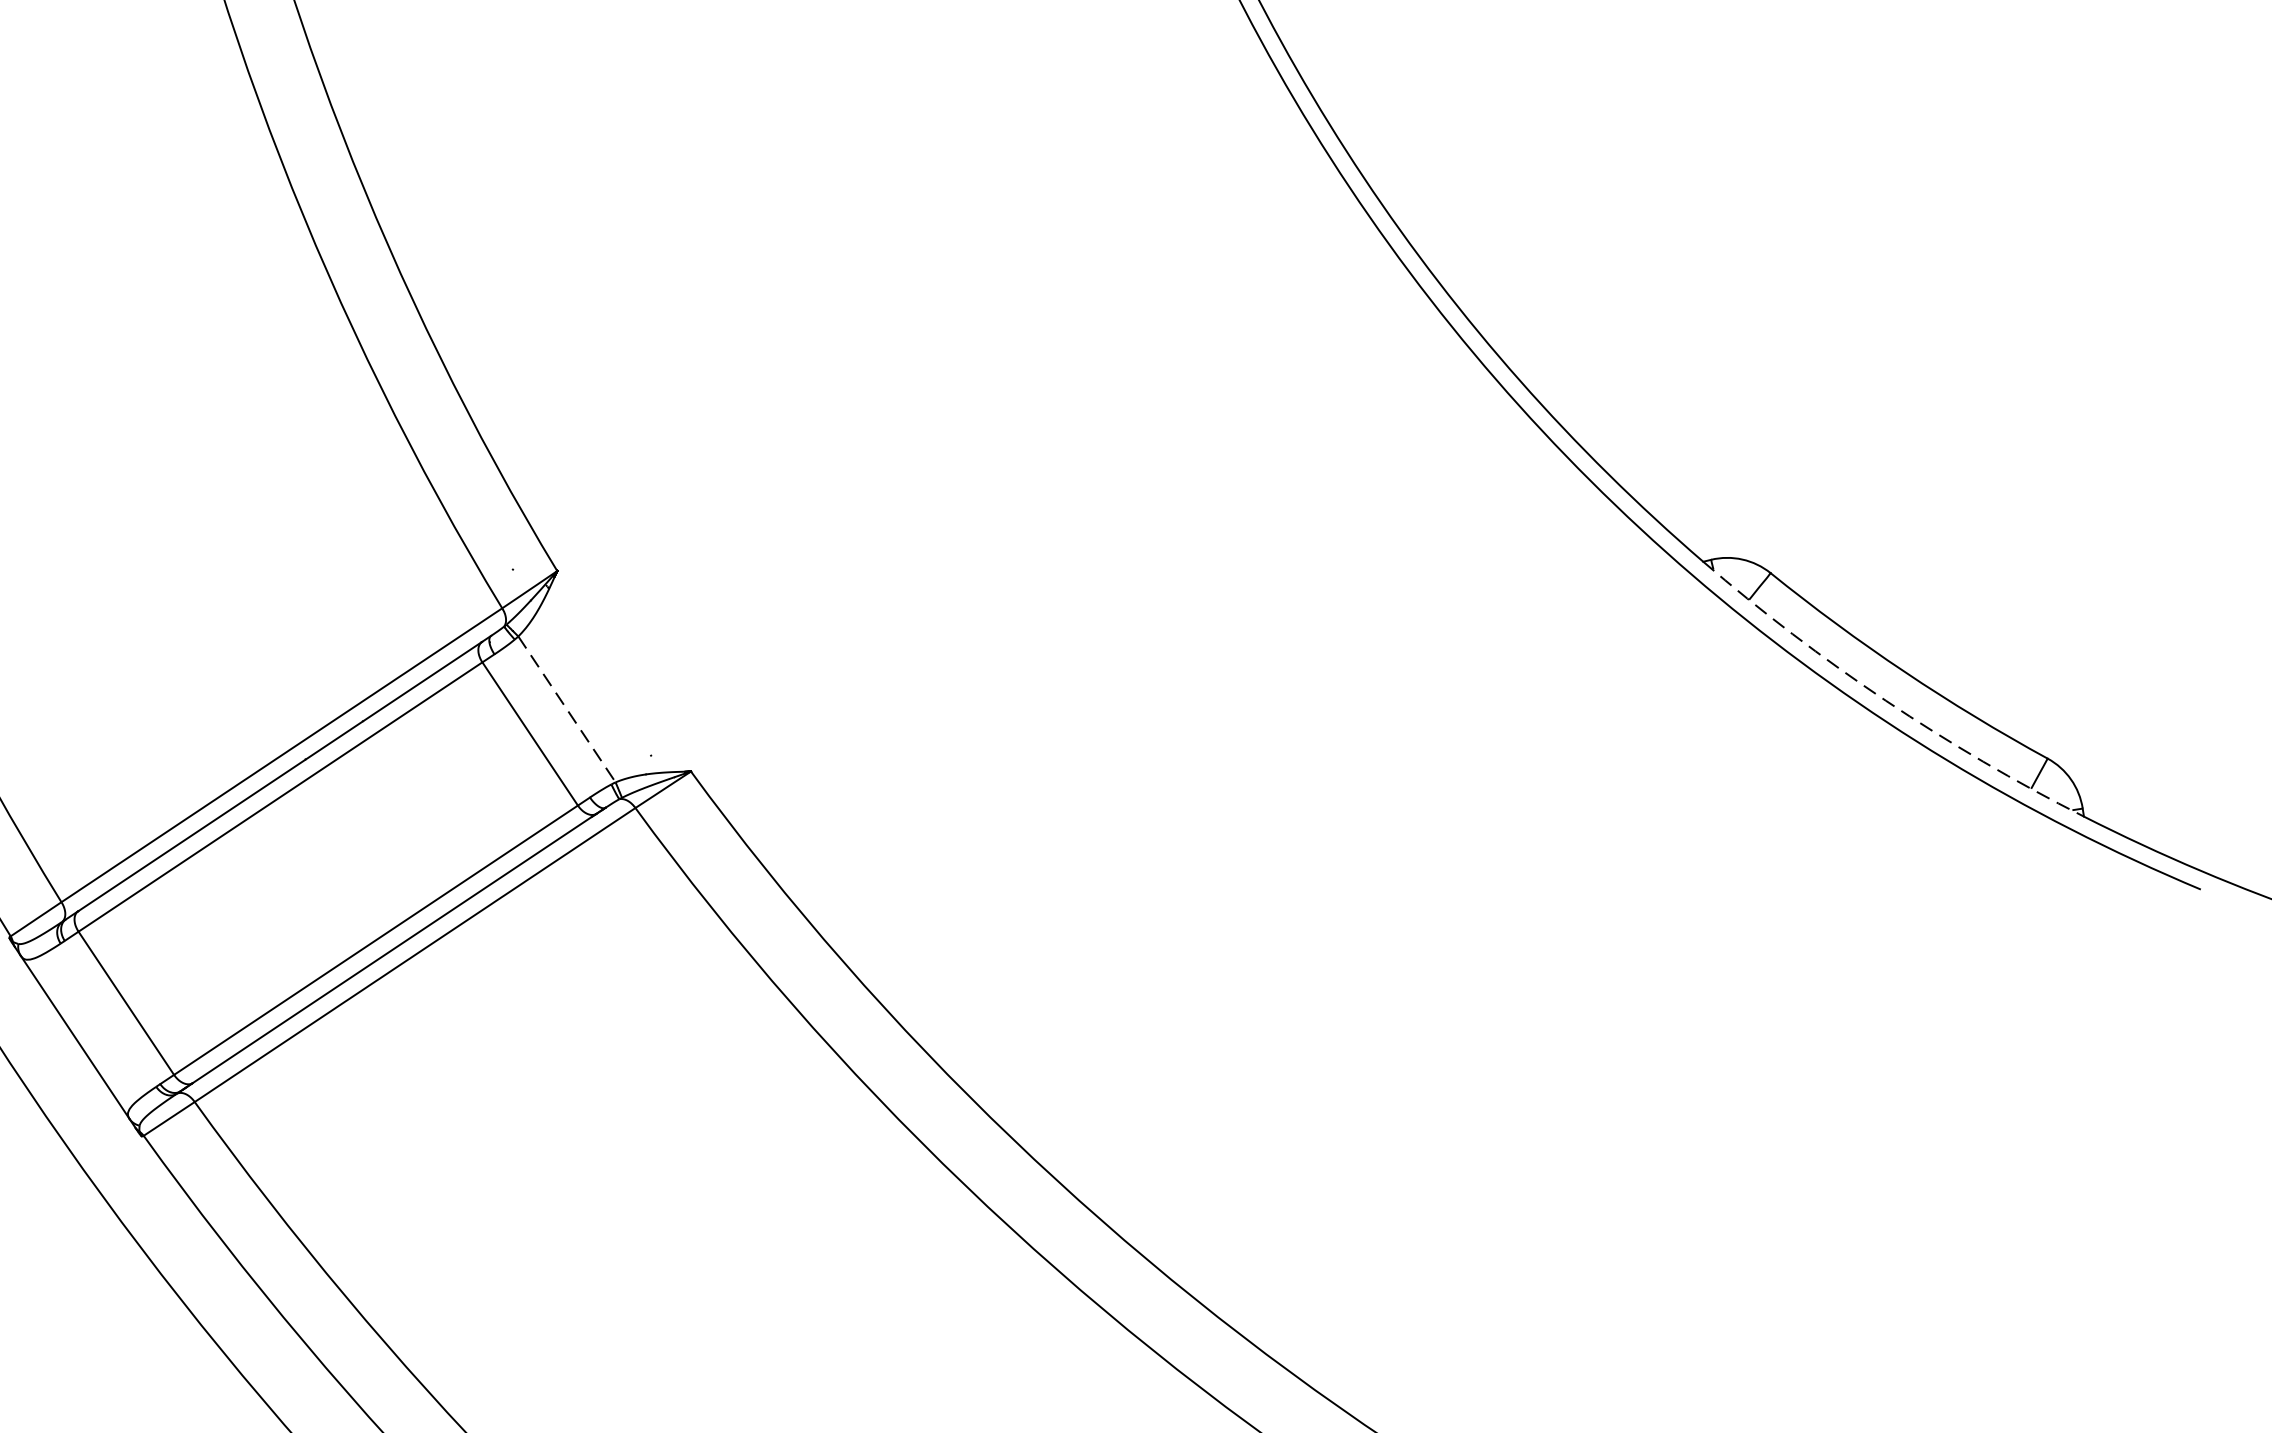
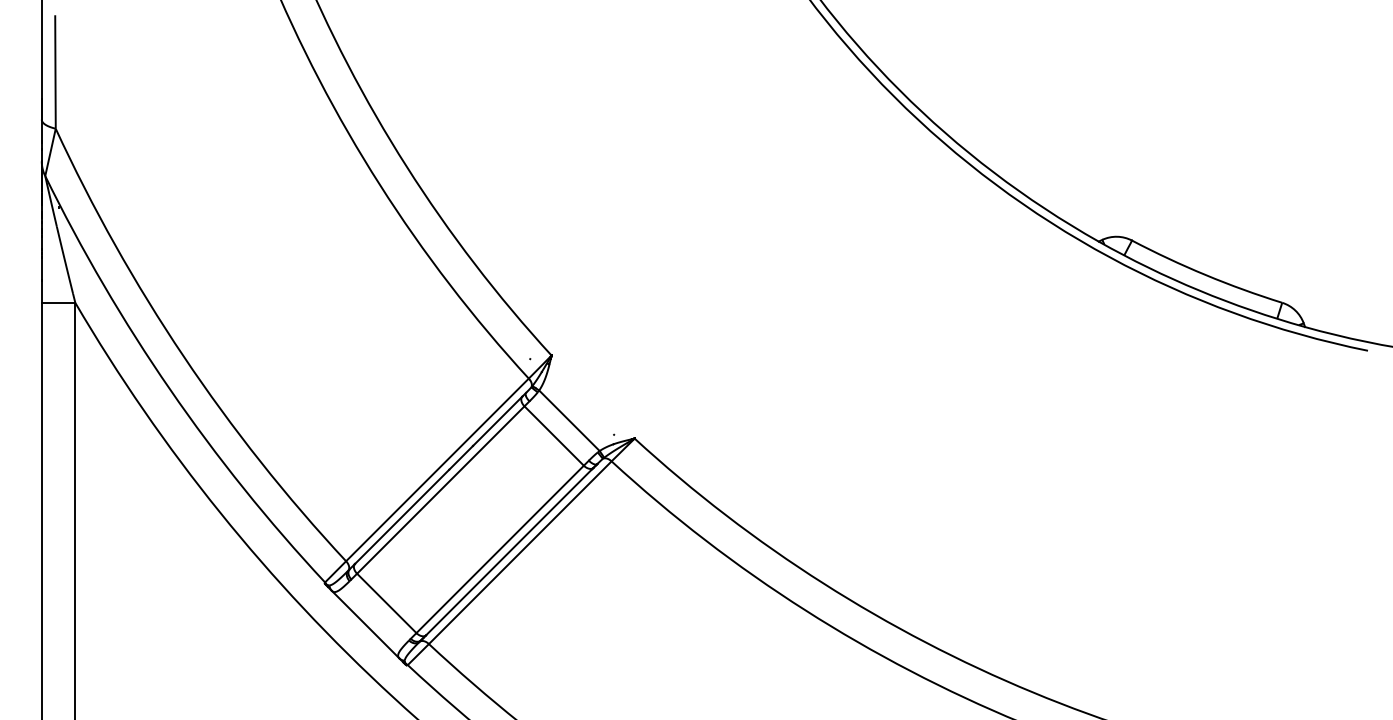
arc: (1886, 700) -> (1199, 290), dashed -> solid
line: (567, 708) -> (569, 420), dashed -> solid

